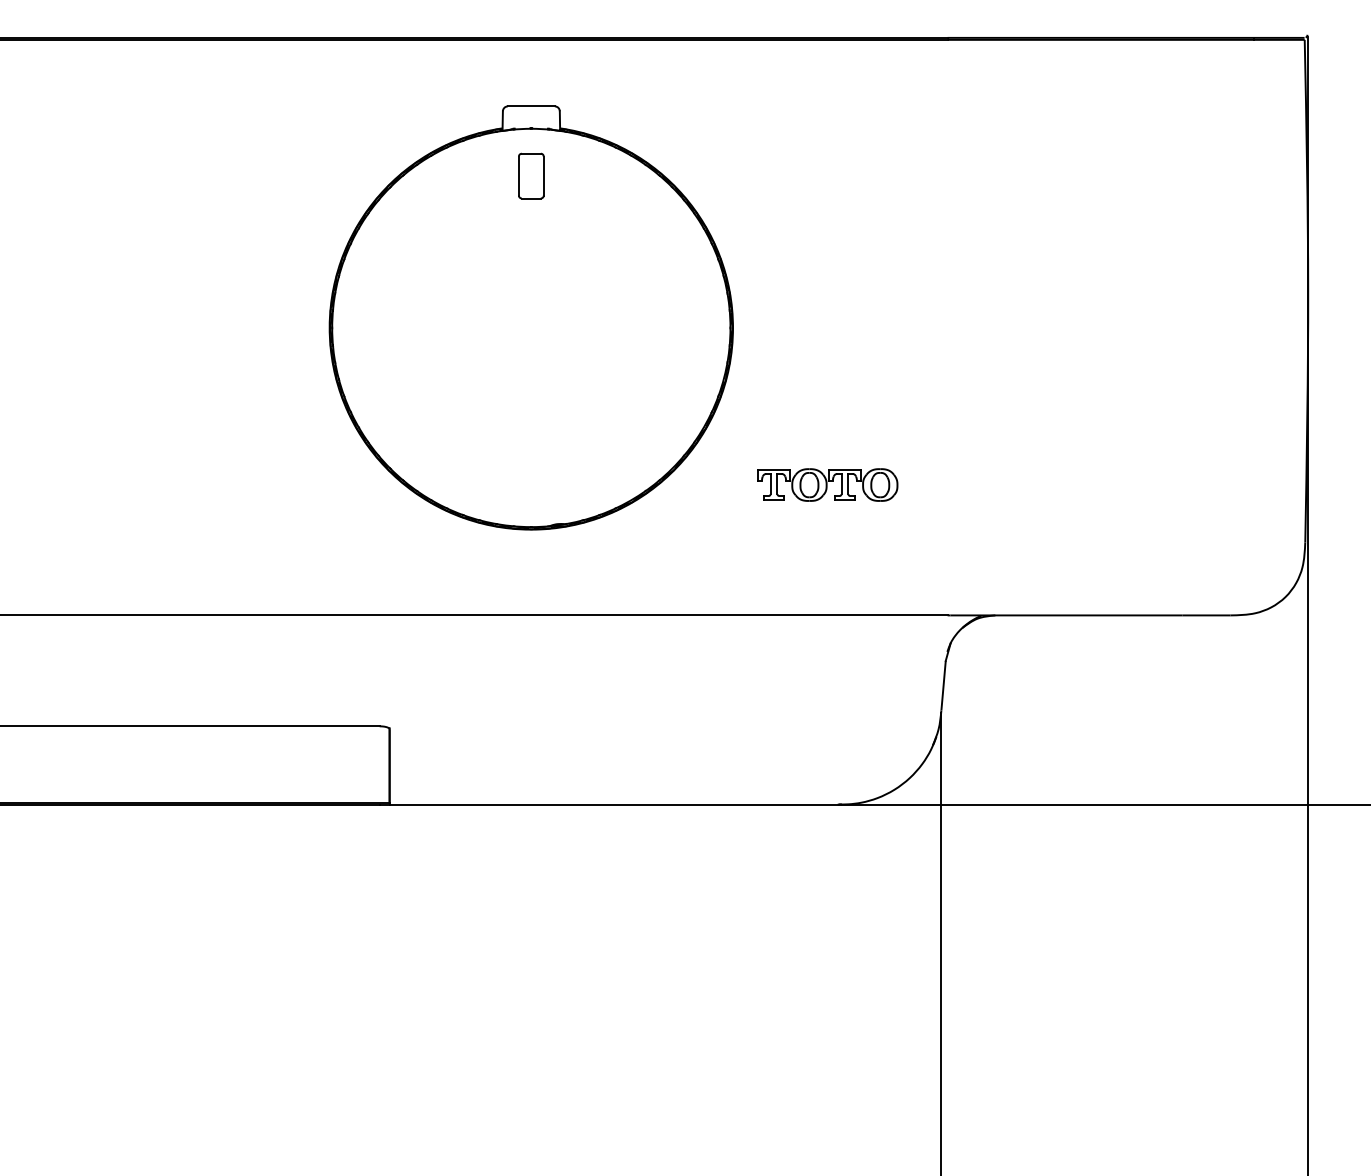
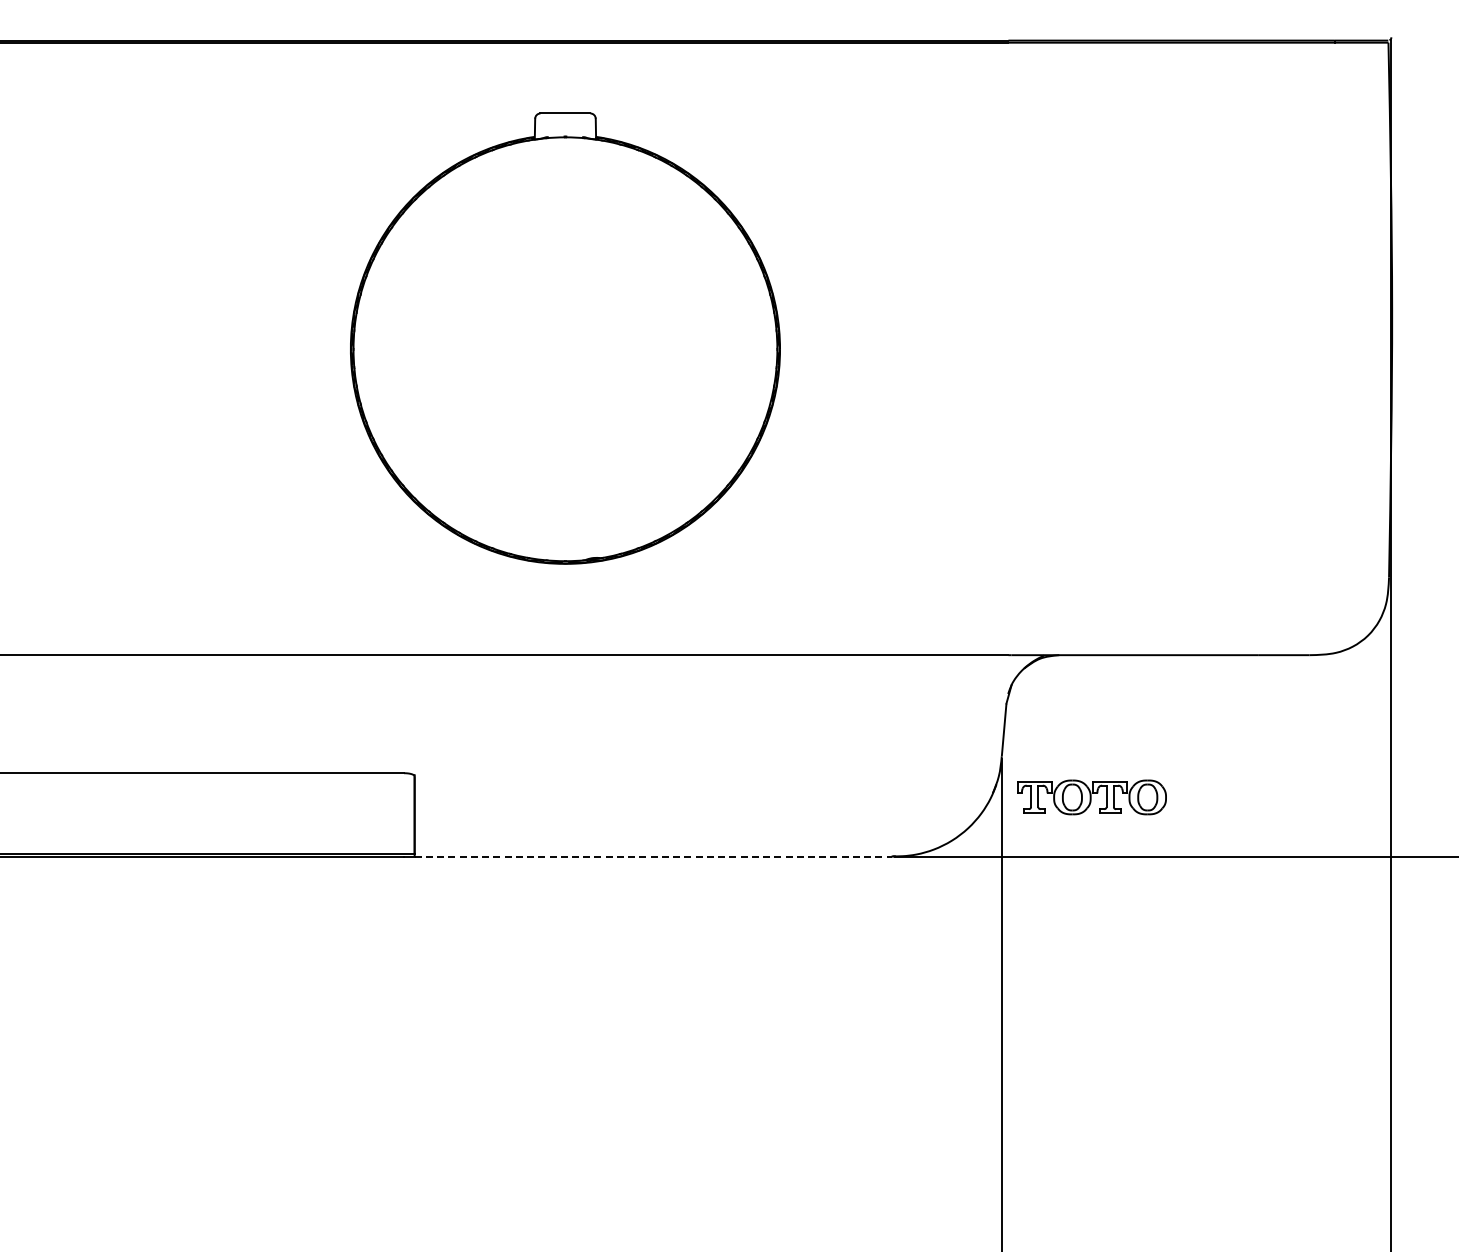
part: (531, 175) -> (565, 187), removed
part: (827, 485) -> (1091, 797), moved
line: (614, 804) -> (653, 856), solid -> dashed

